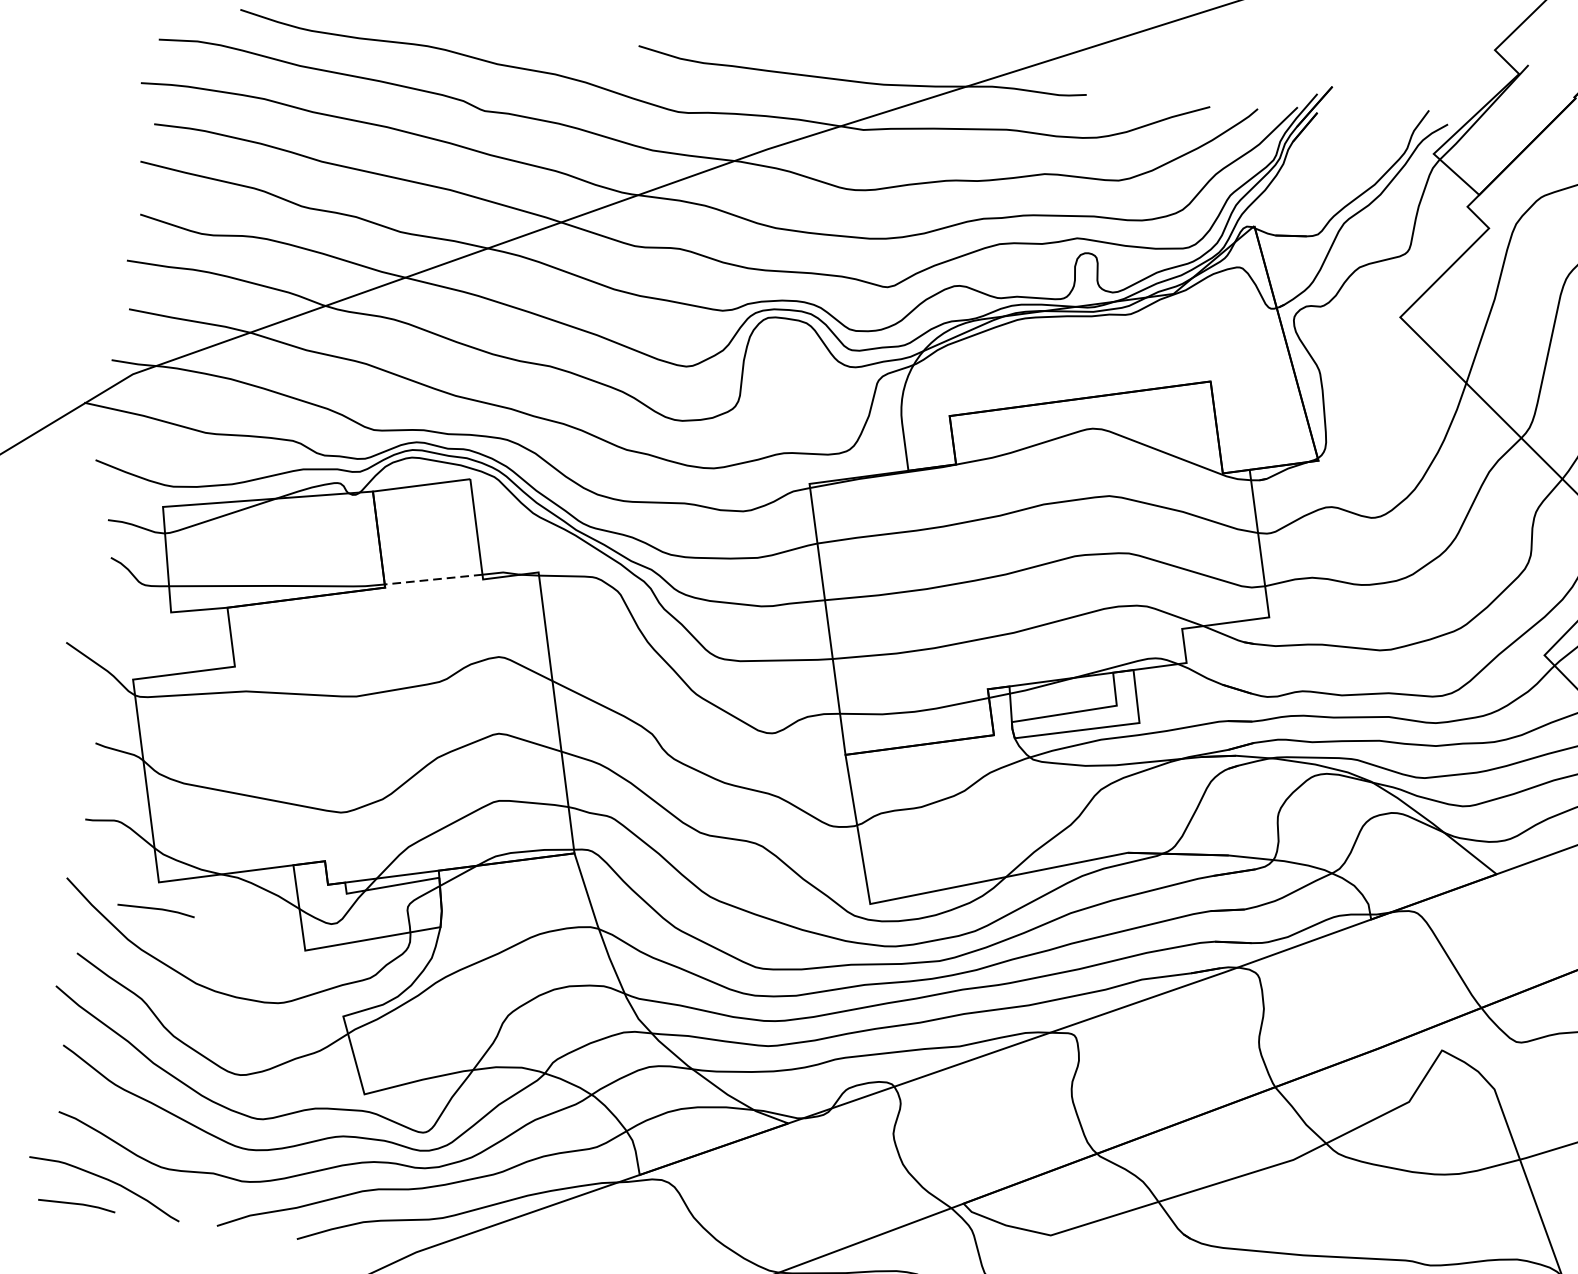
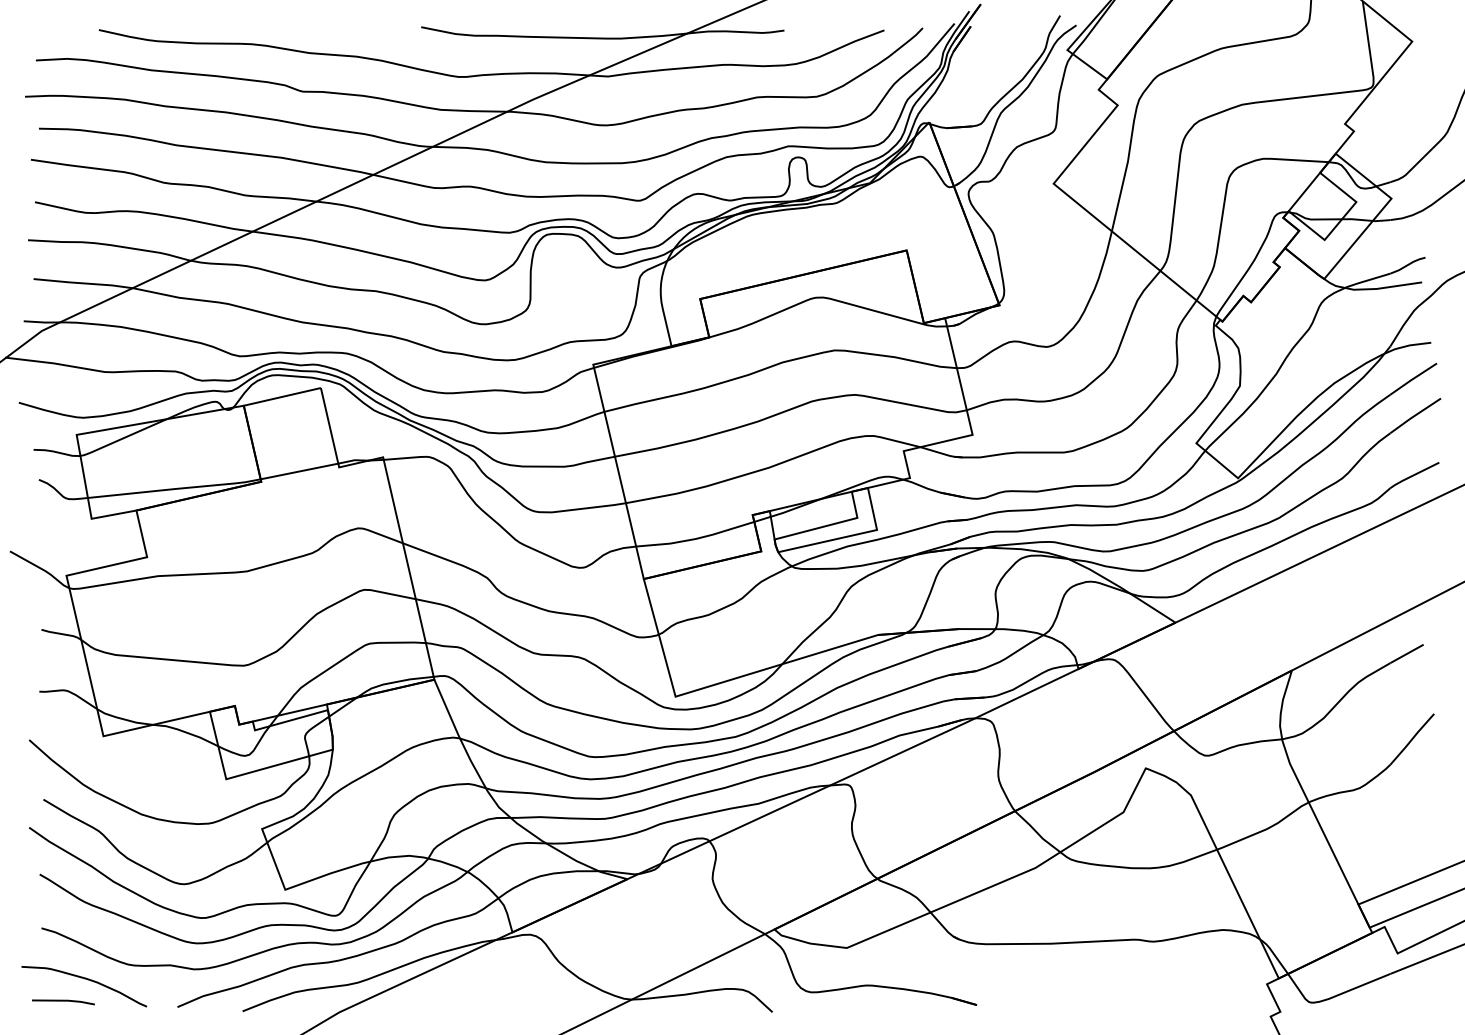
line: (433, 579) -> (299, 471), dashed -> solid
line: (156, 909) -> (103, 758), removed

